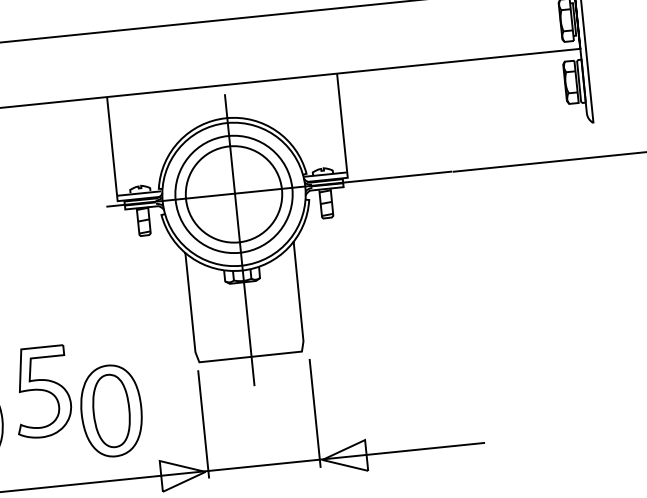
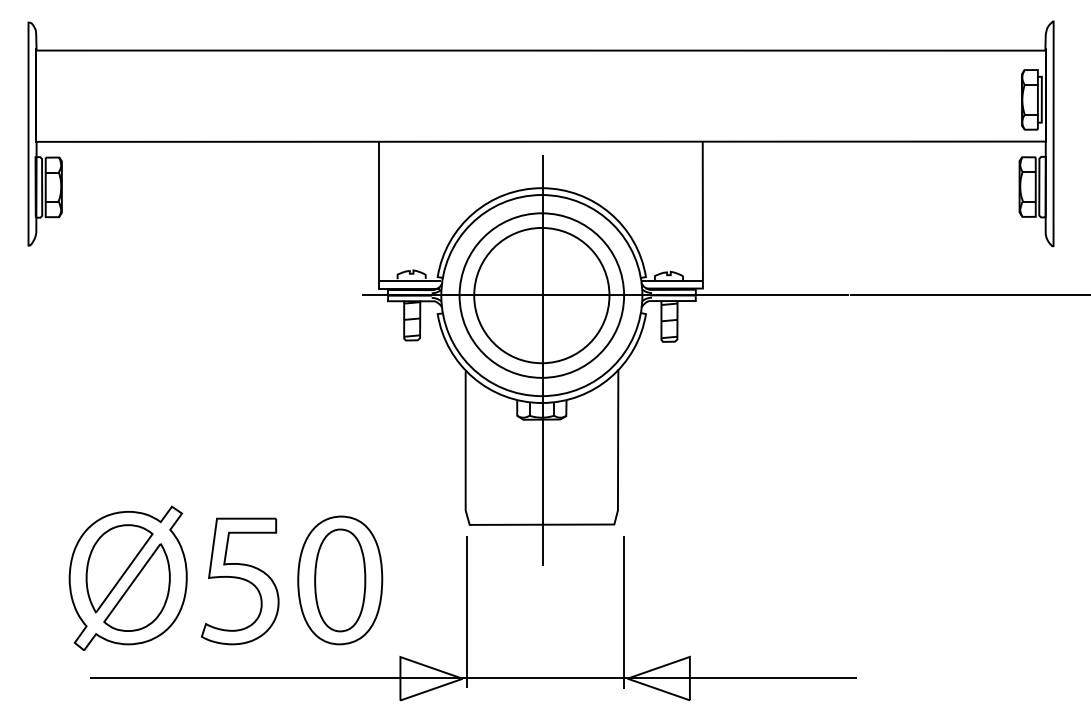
part: (42, 392) -> (240, 581), moved

